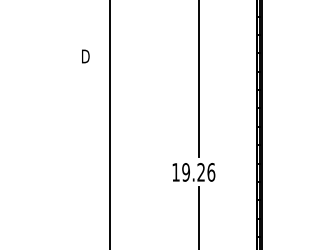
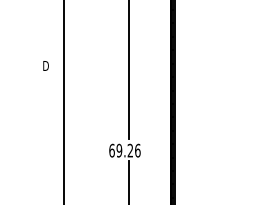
text: (175, 172) -> (111, 150), 19.26 -> 69.26

